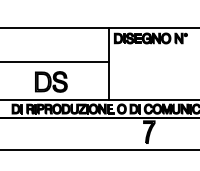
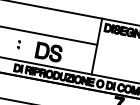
part: (12, 79) -> (19, 44), added

